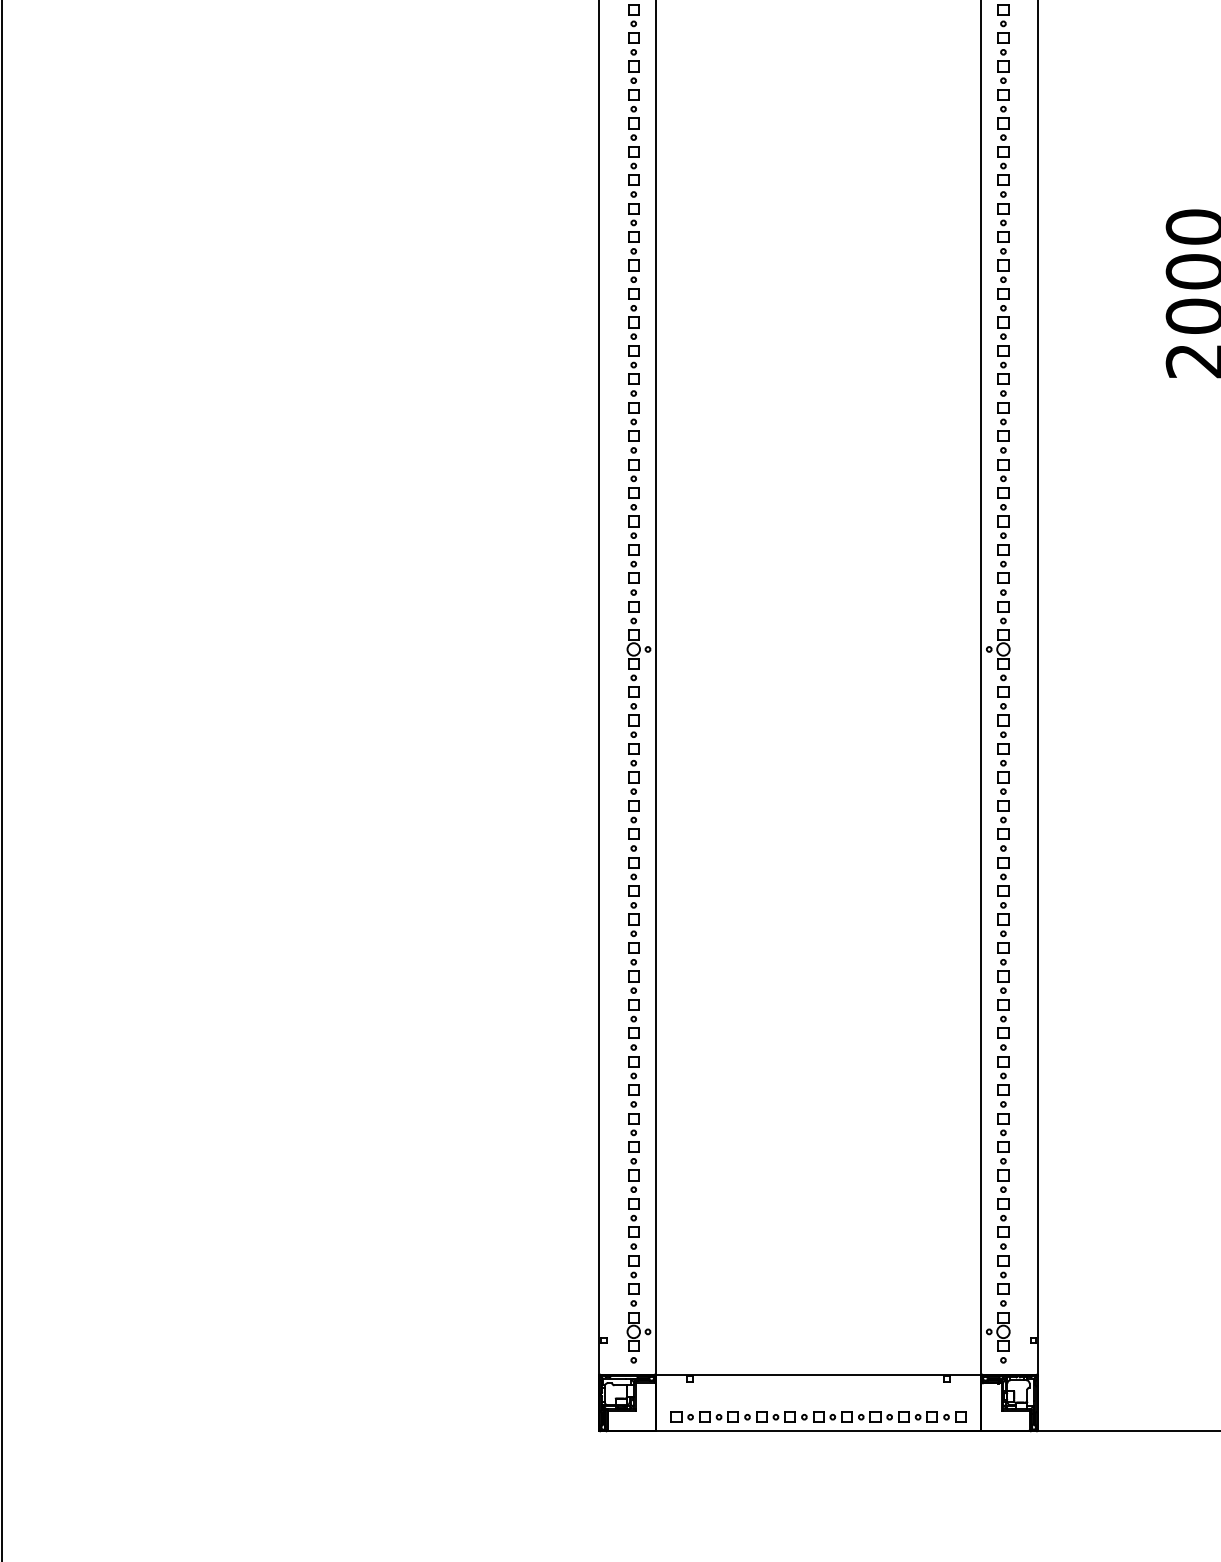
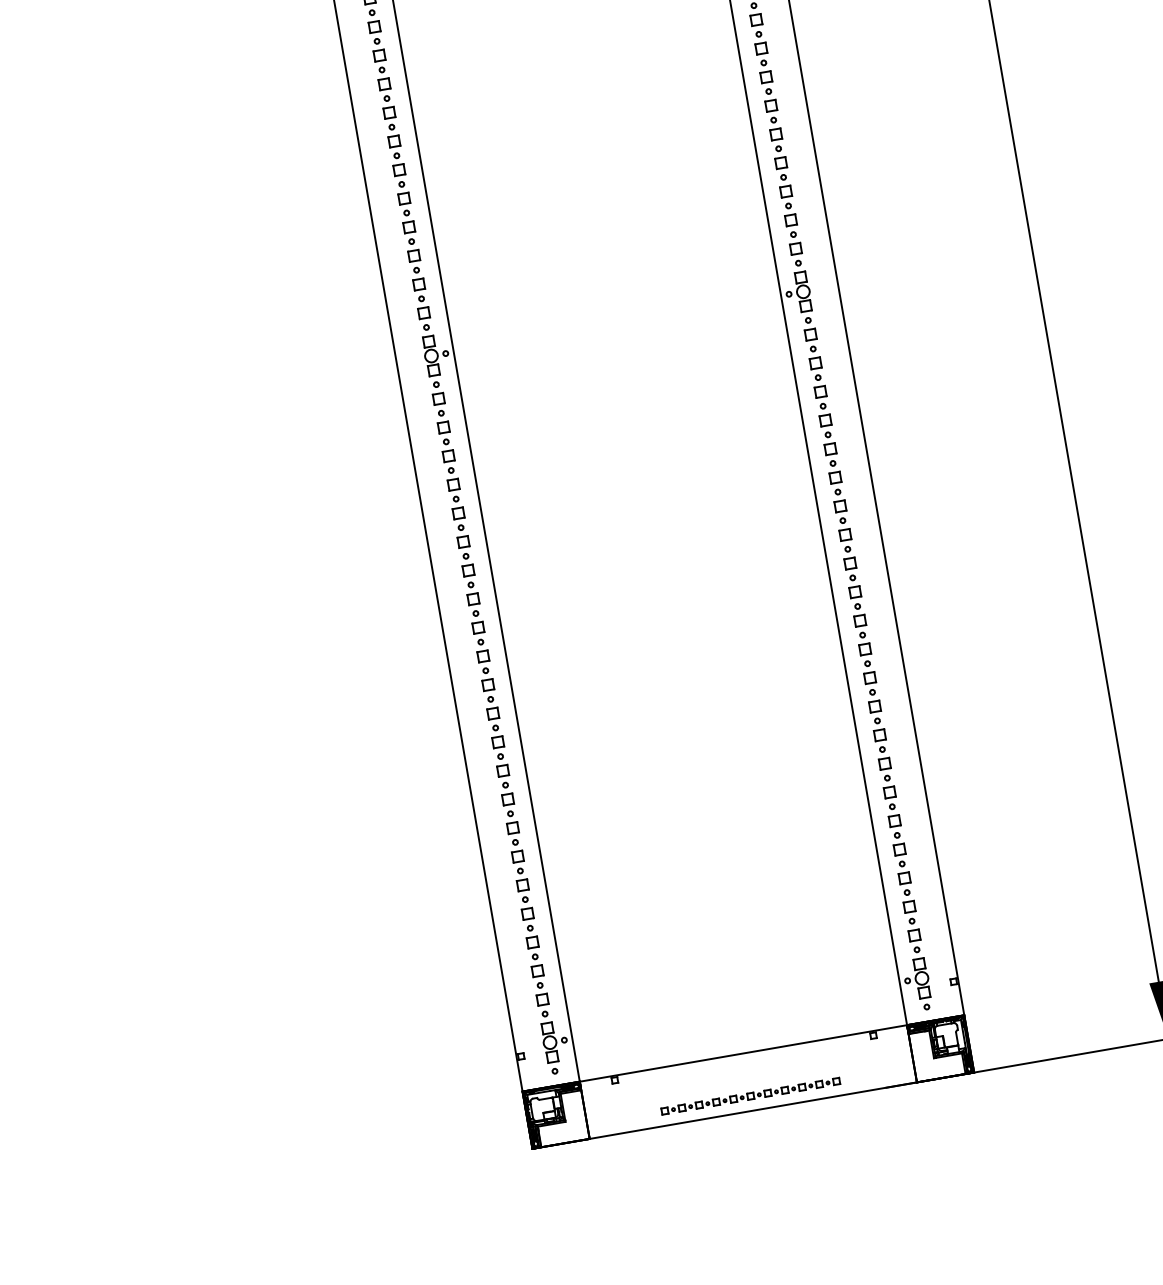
part: (818, 1416) -> (750, 1095), size x0.6

